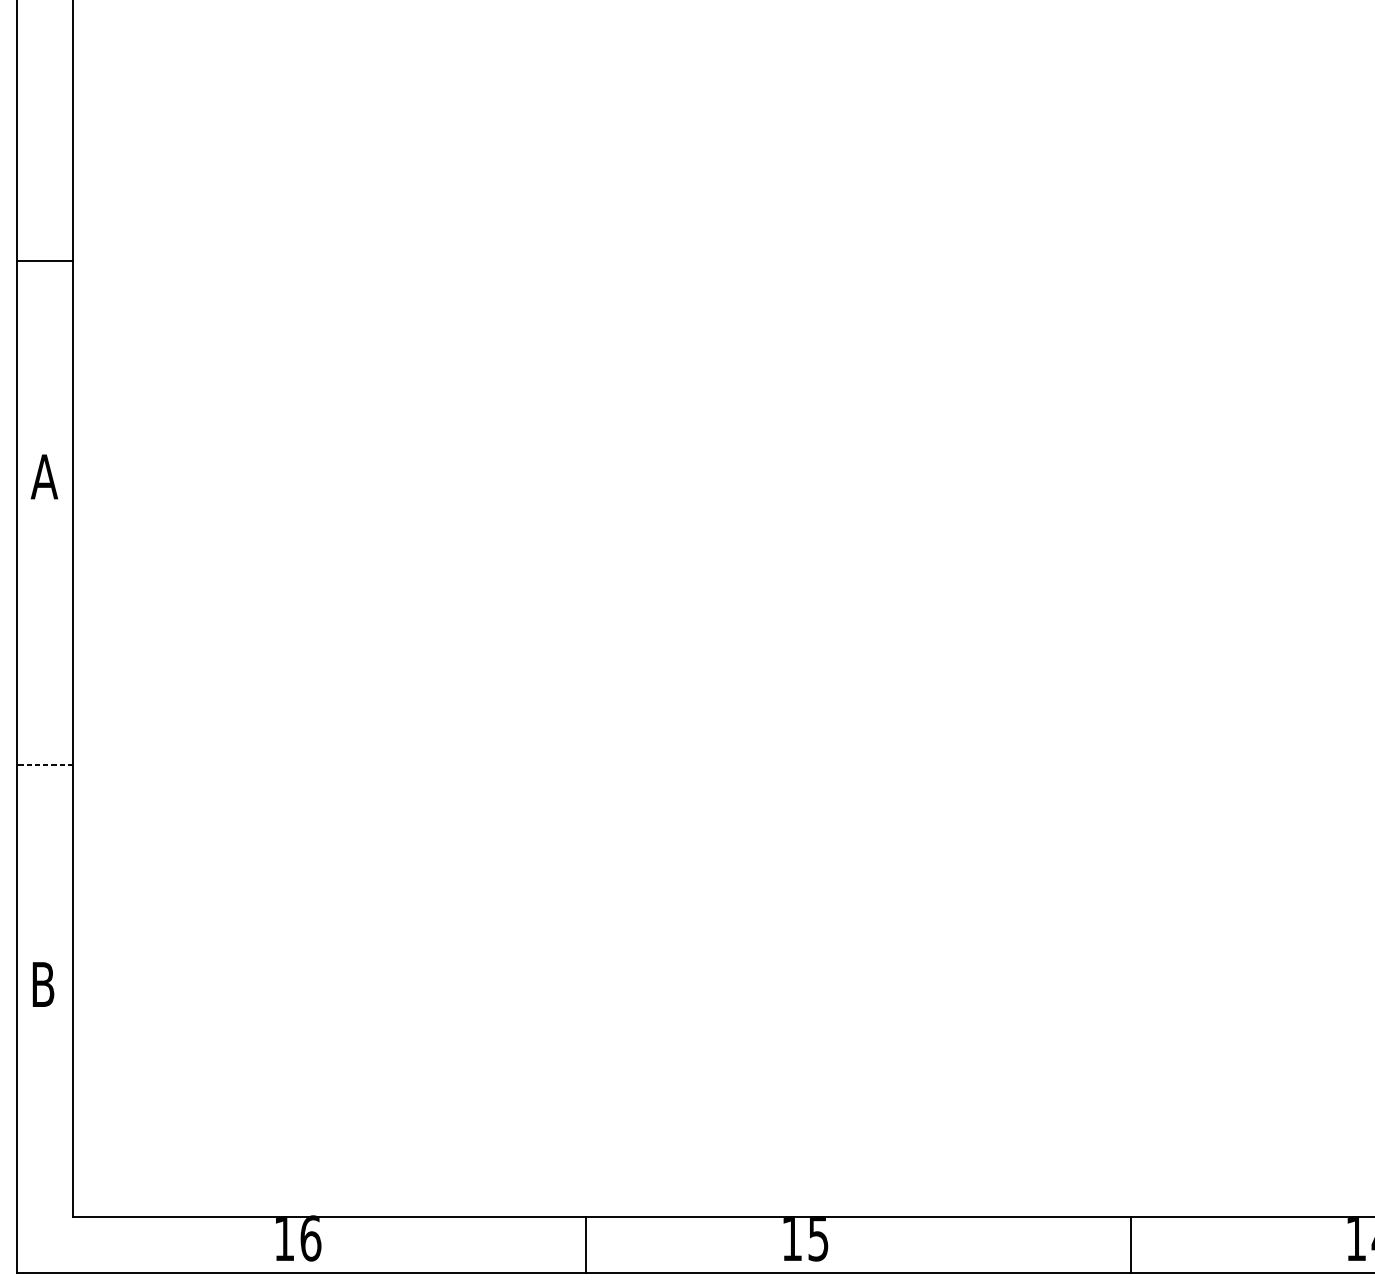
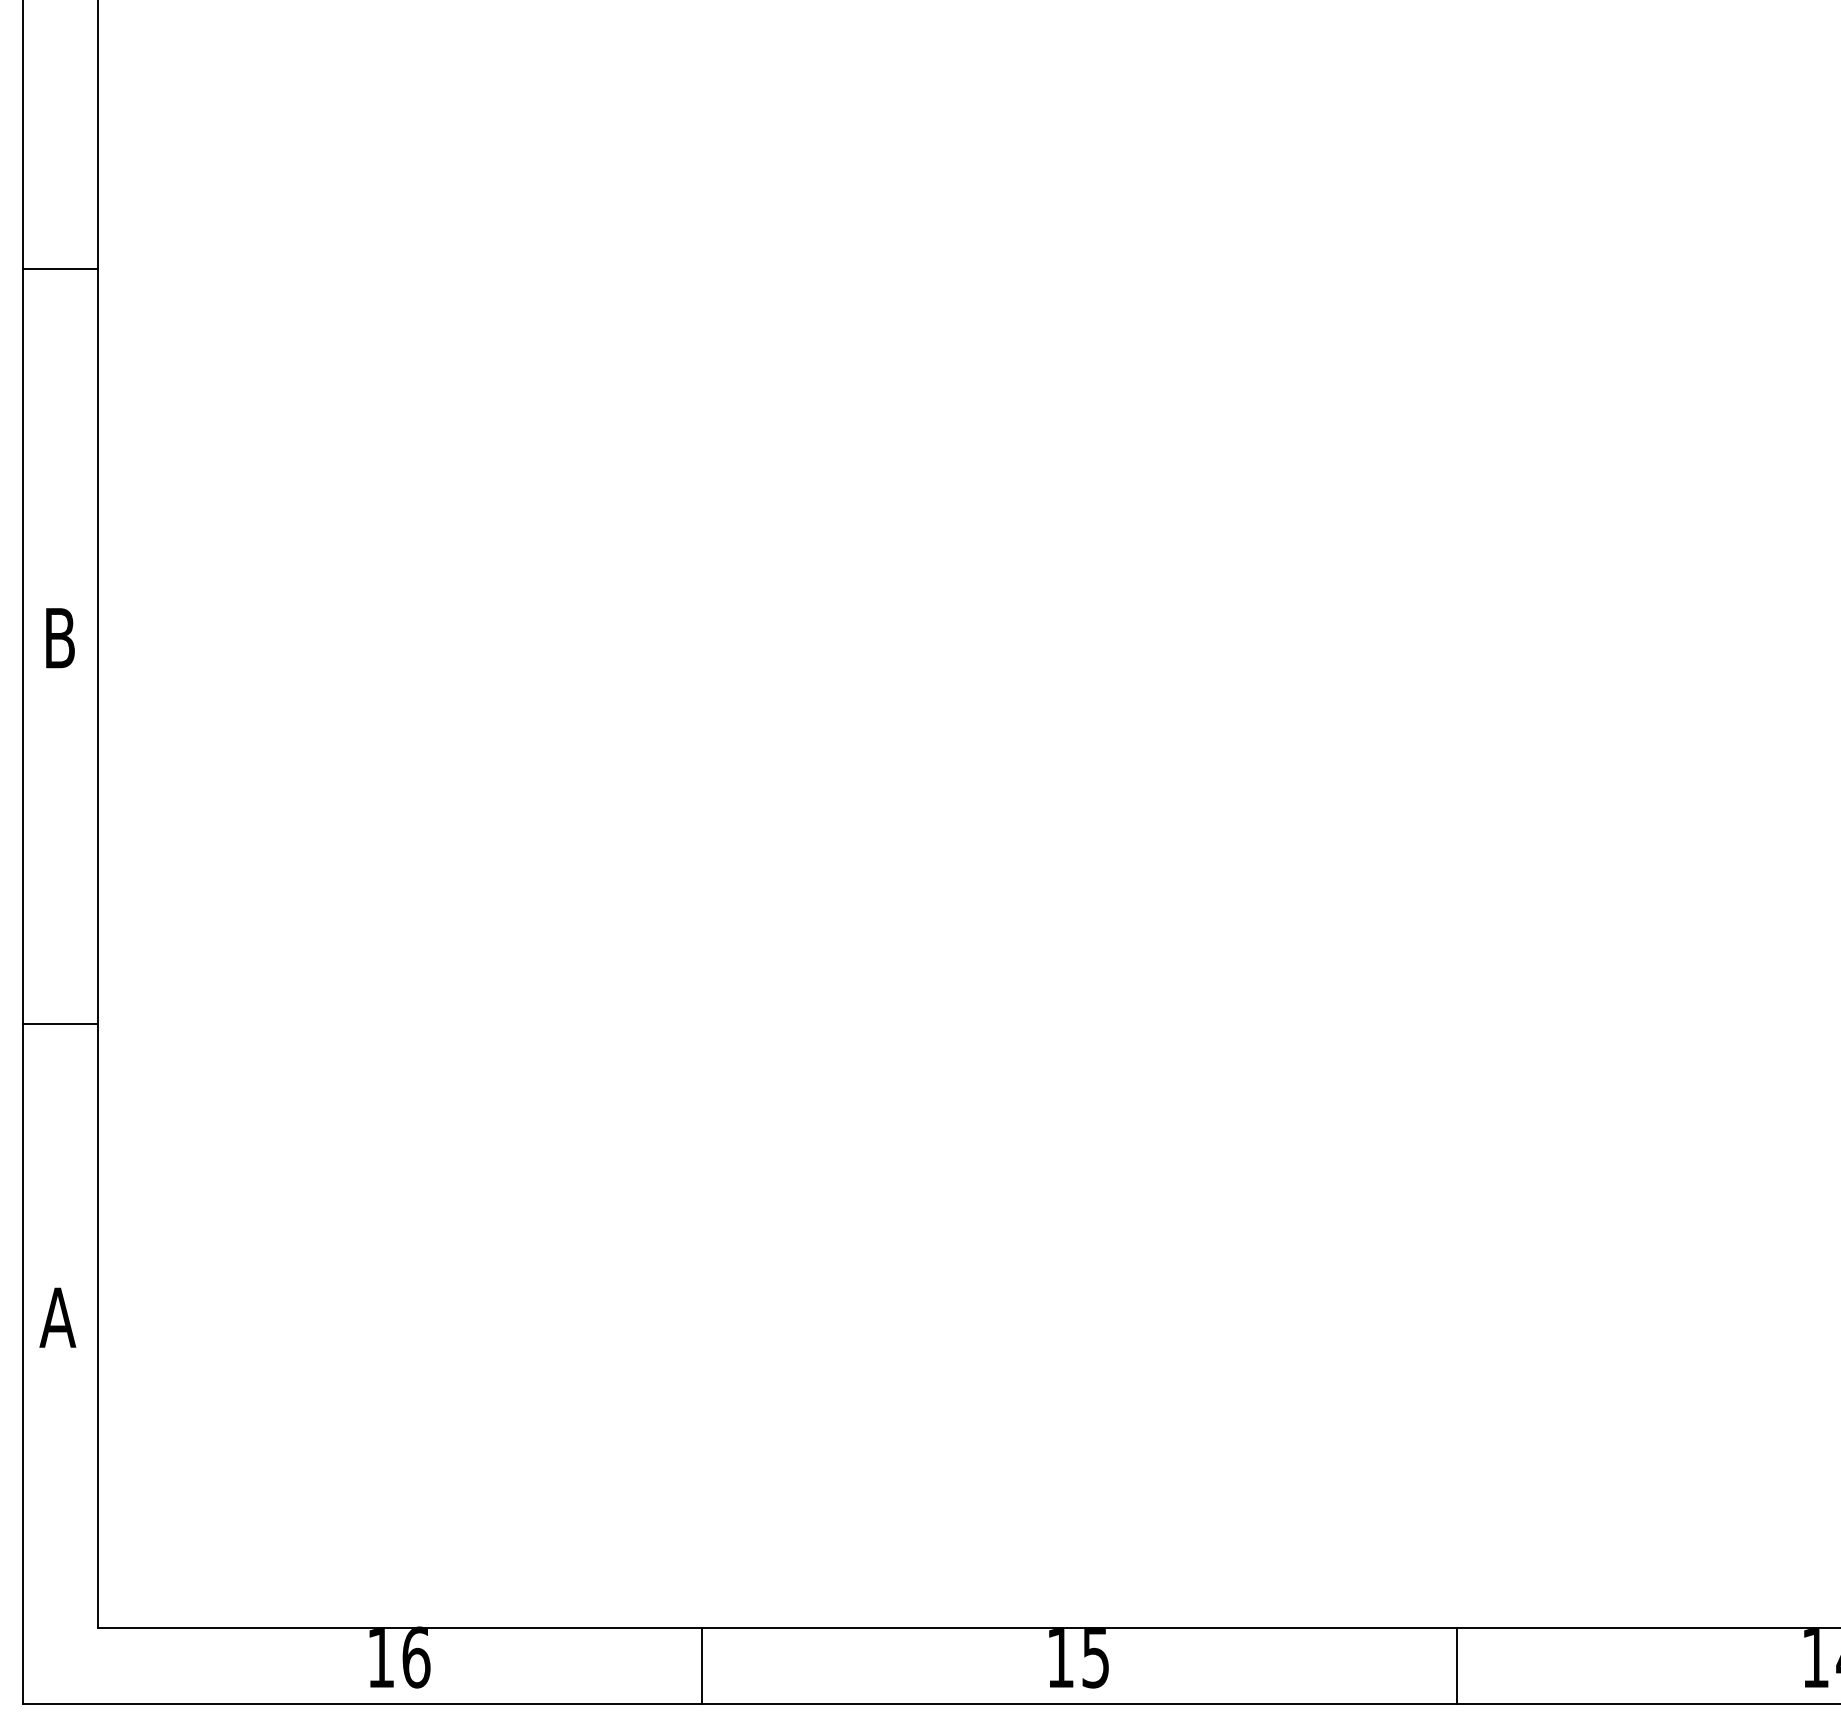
line: (44, 261) -> (60, 269), moved
text: (44, 477) -> (59, 638), A -> B
line: (44, 765) -> (60, 1024), dashed -> solid
text: (42, 984) -> (57, 1317), B -> A
line: (585, 1244) -> (702, 1665), moved
line: (1131, 1244) -> (1457, 1665), moved

